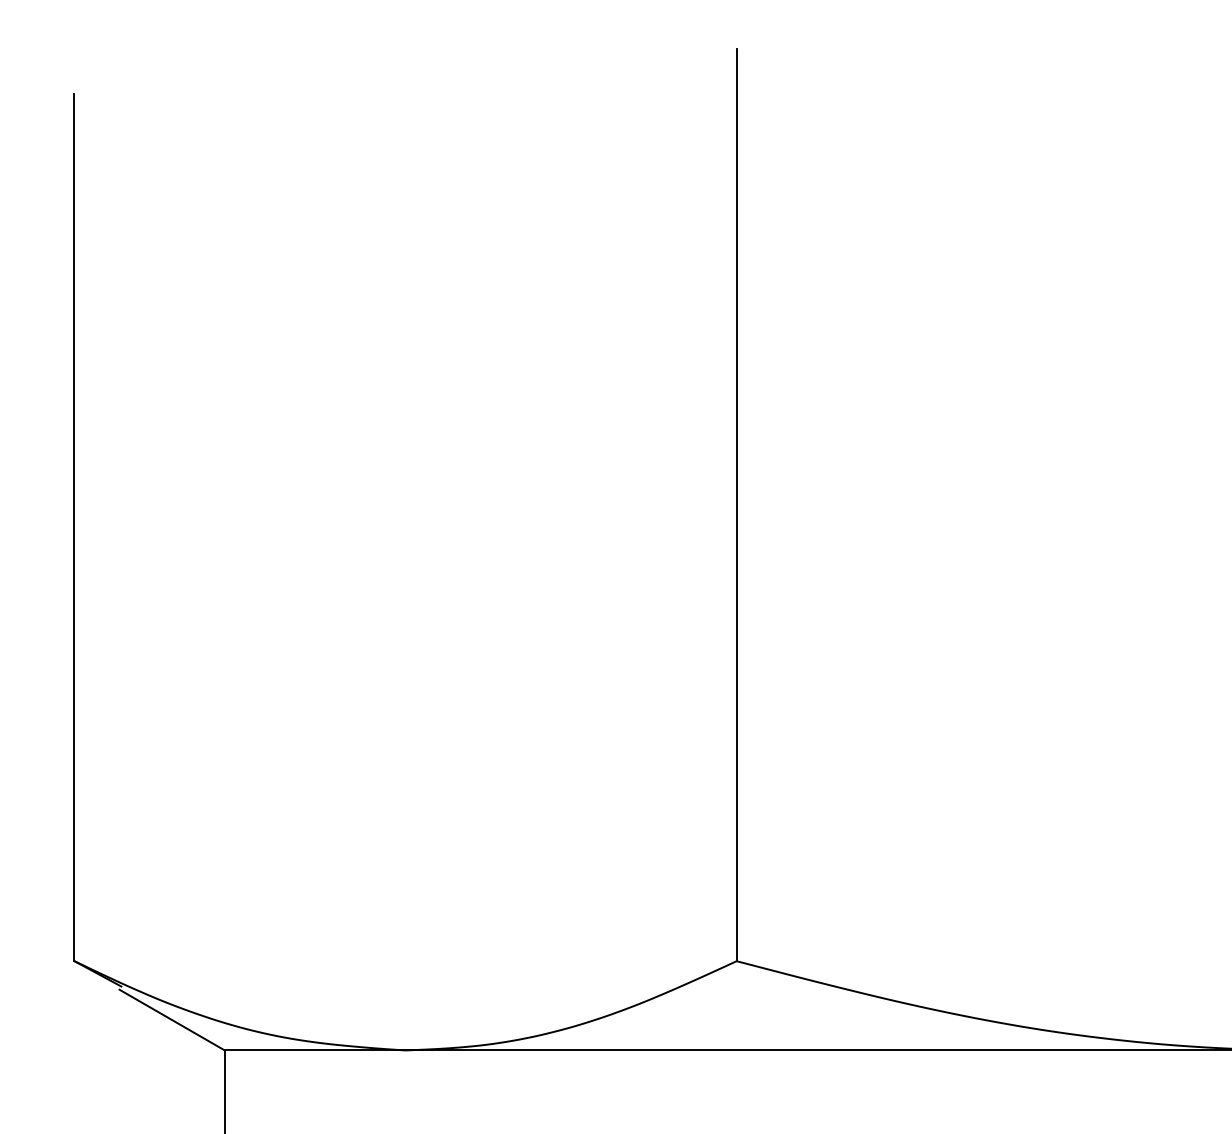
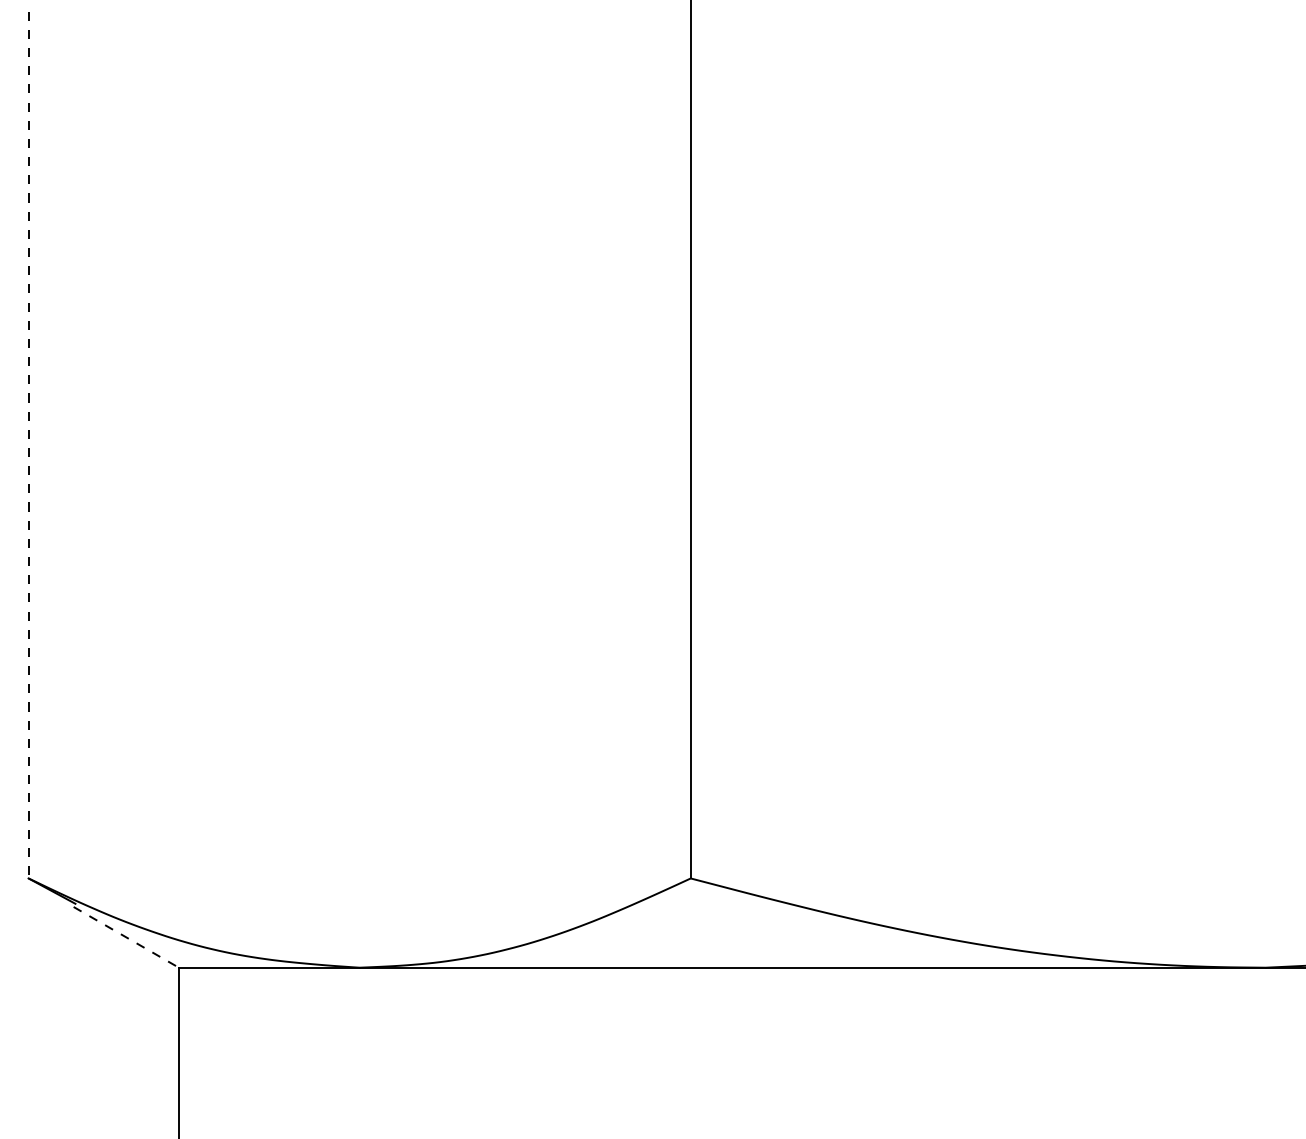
line: (74, 528) -> (28, 445), solid -> dashed
line: (172, 1020) -> (126, 937), solid -> dashed

